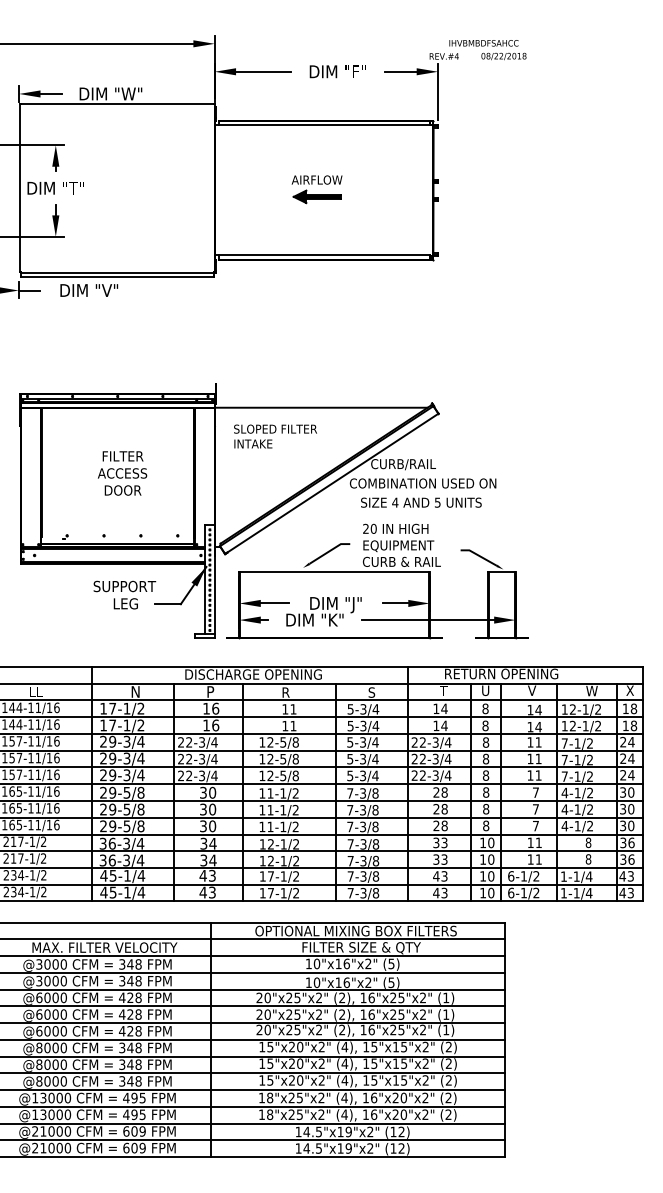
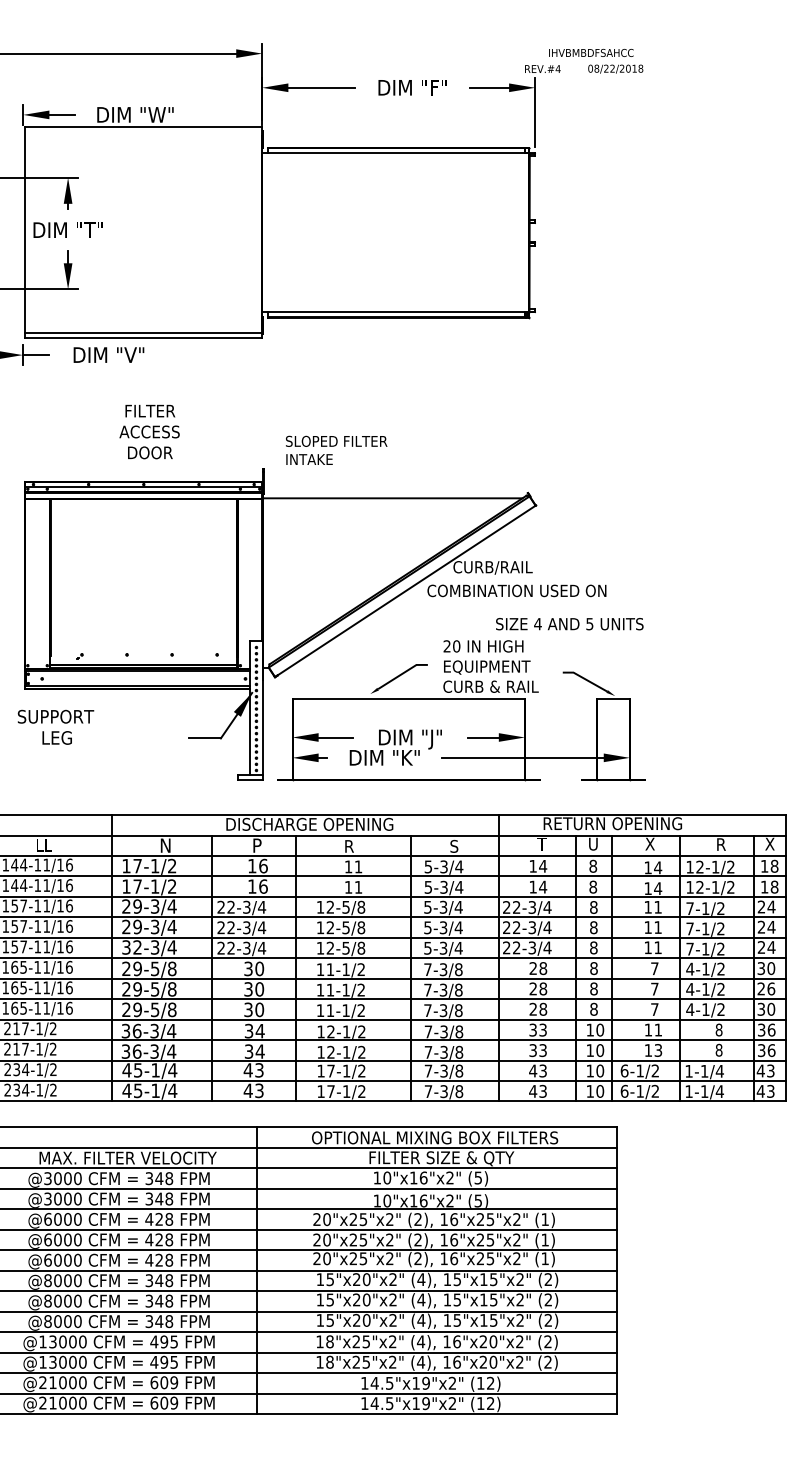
part: (316, 189) -> (386, 231), removed
text: (275, 436) -> (336, 450), moved
text: (122, 473) -> (149, 432), moved
text: (421, 502) -> (569, 623), moved
text: (124, 594) -> (55, 726), moved
text: (532, 690) -> (650, 843), V -> X
text: (591, 690) -> (722, 843), W -> R
text: (108, 775) -> (132, 947), 29-3/4 -> 32-3/4
text: (627, 809) -> (766, 989), 30 -> 26
text: (538, 859) -> (657, 1050), 11 -> 13

